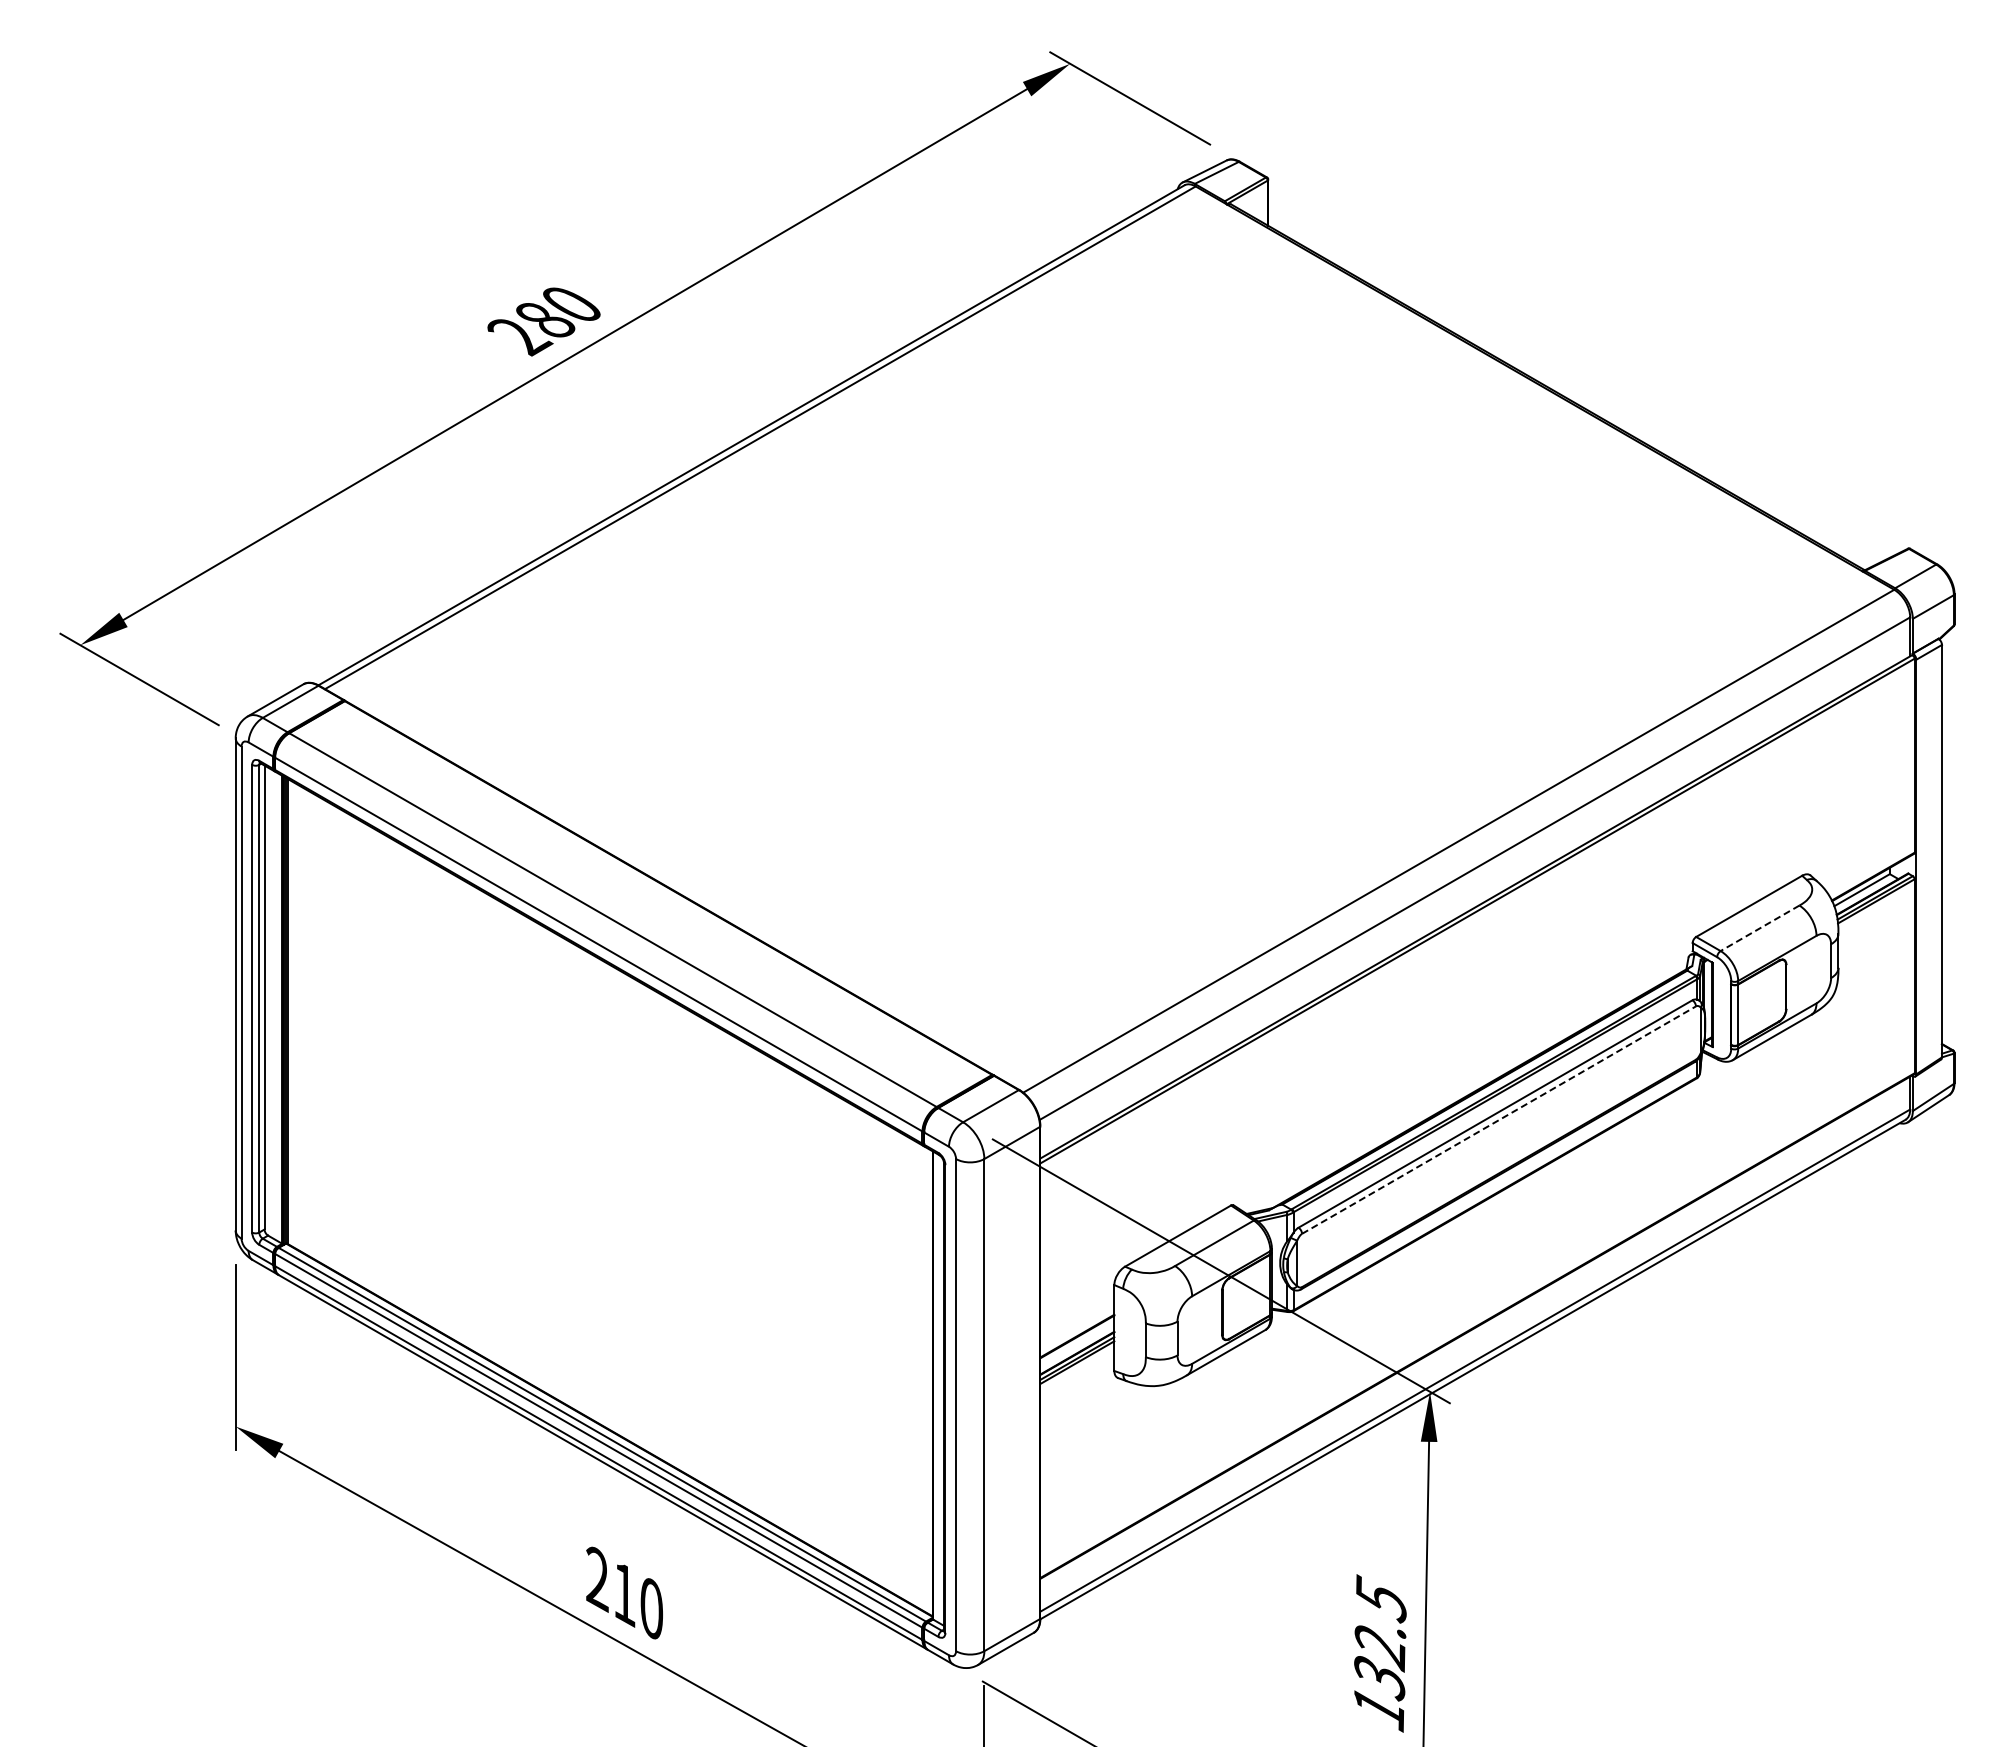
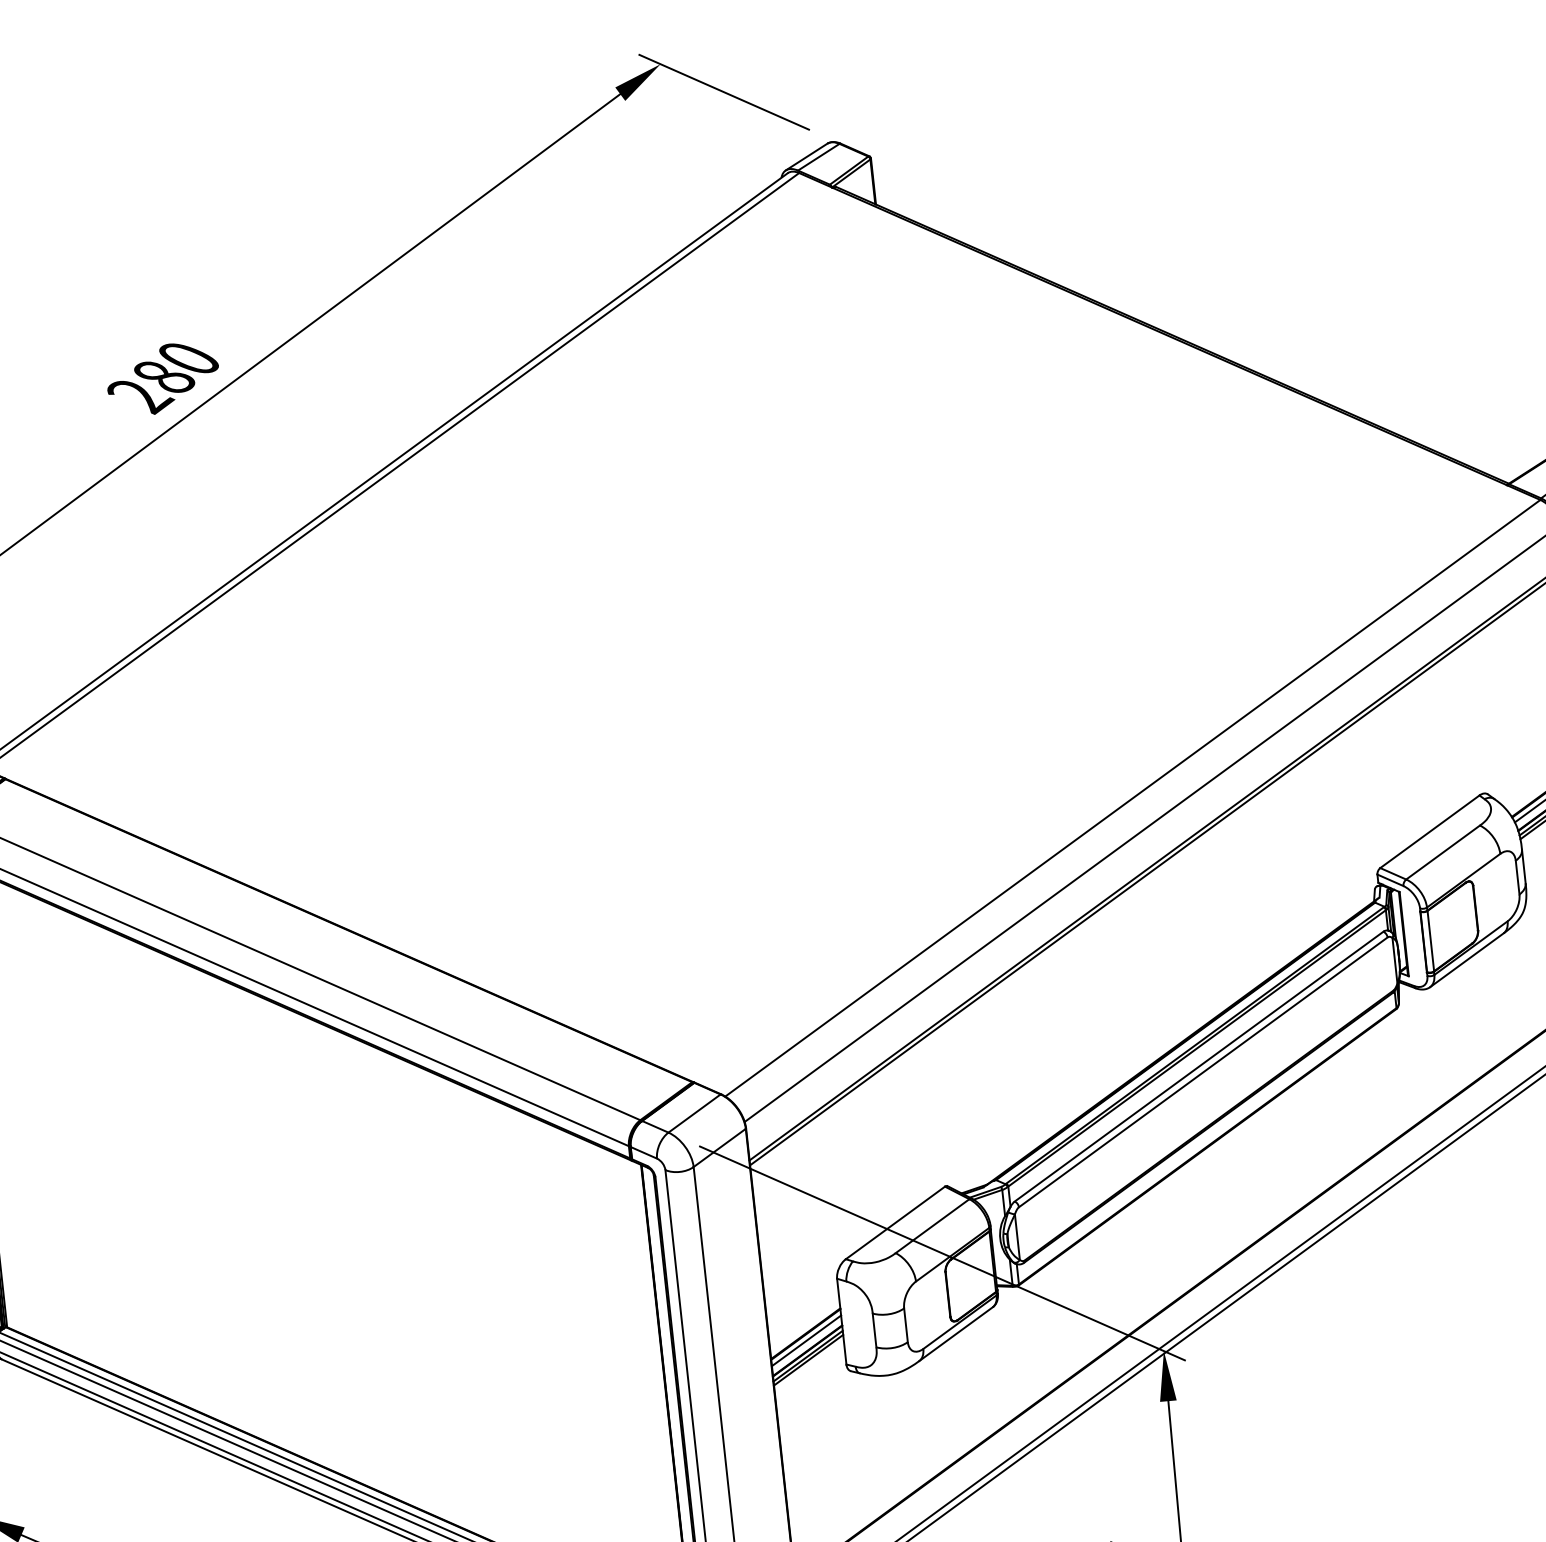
line: (1759, 928) -> (1442, 852), dashed -> solid
line: (1499, 1119) -> (1203, 1071), dashed -> solid
line: (1077, 1342) -> (806, 1340), added

